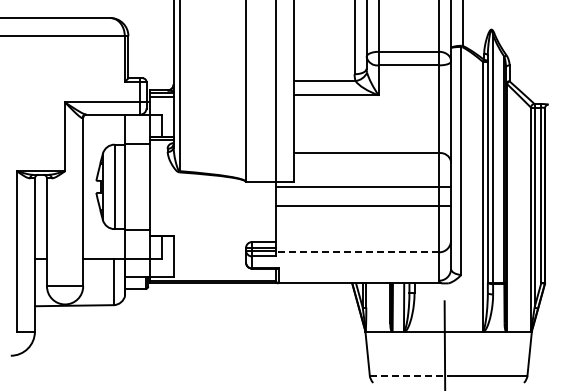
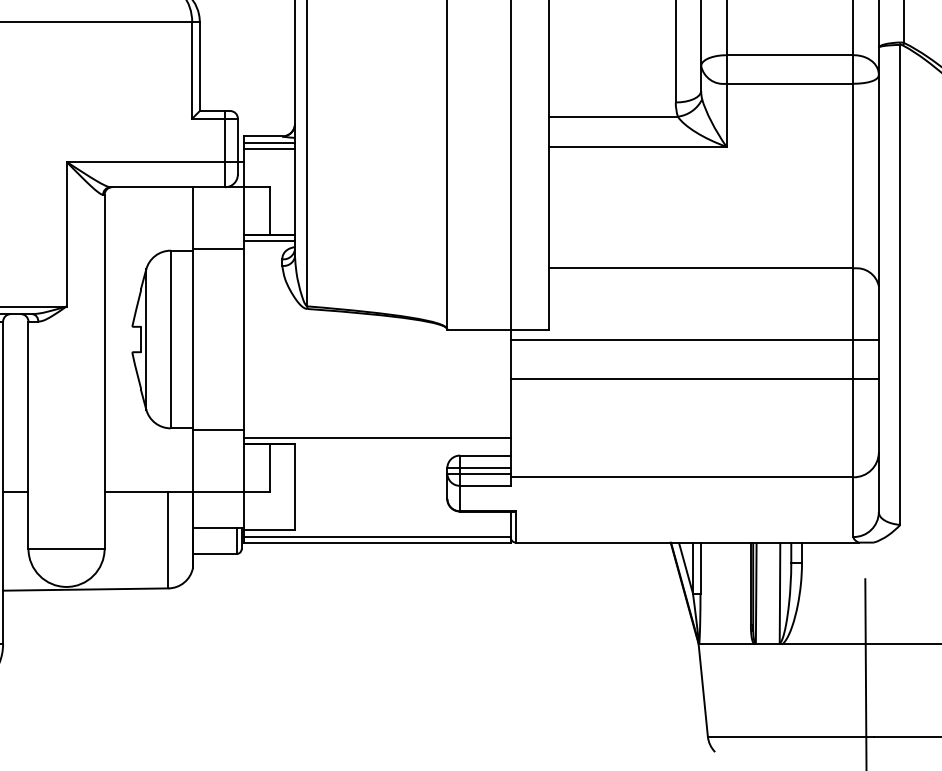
line: (212, 233) -> (376, 437), added
line: (357, 252) -> (681, 477), dashed -> solid
line: (409, 375) -> (791, 736), dashed -> solid

